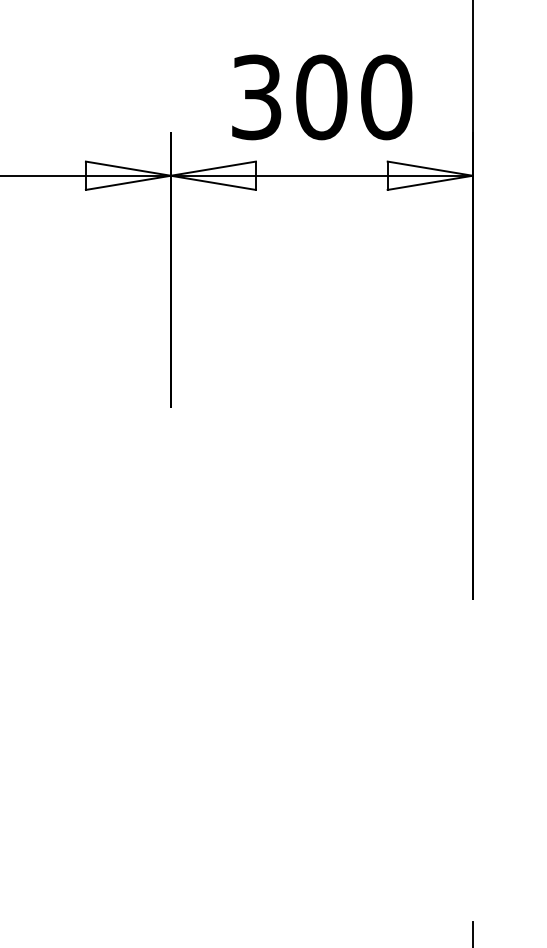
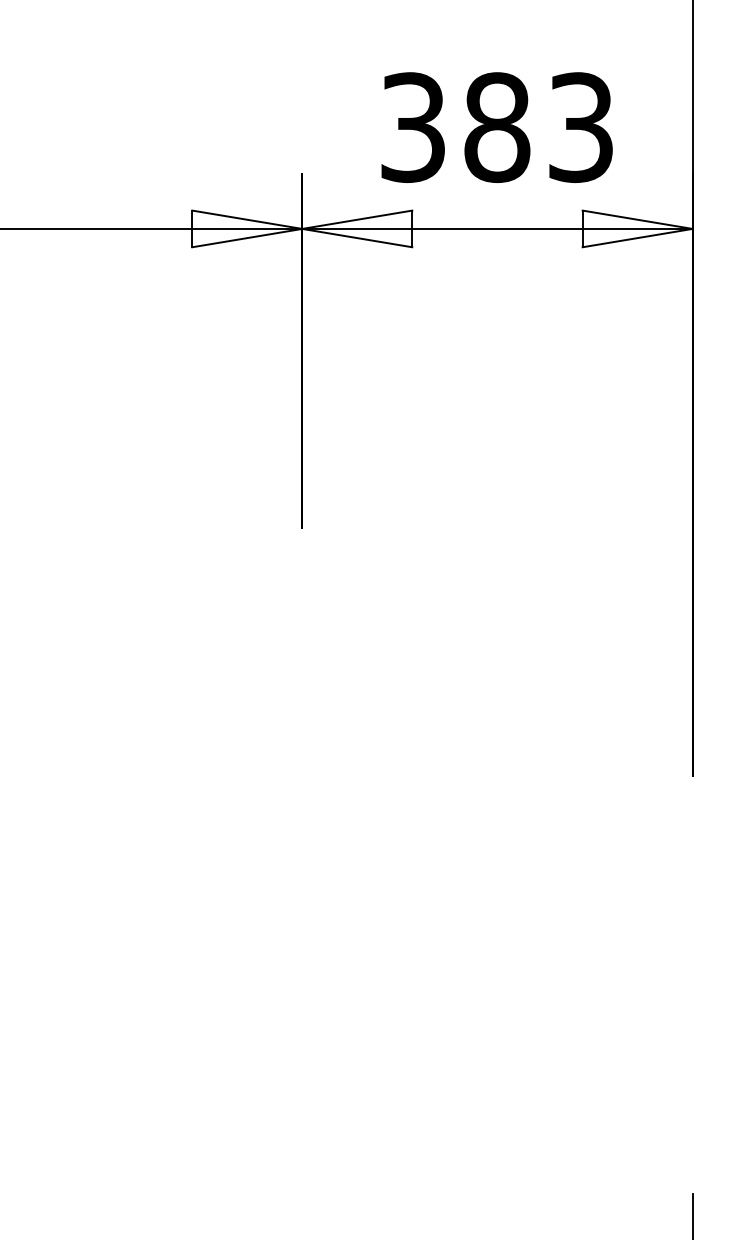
text: (354, 97) -> (539, 127), 300 -> 383

